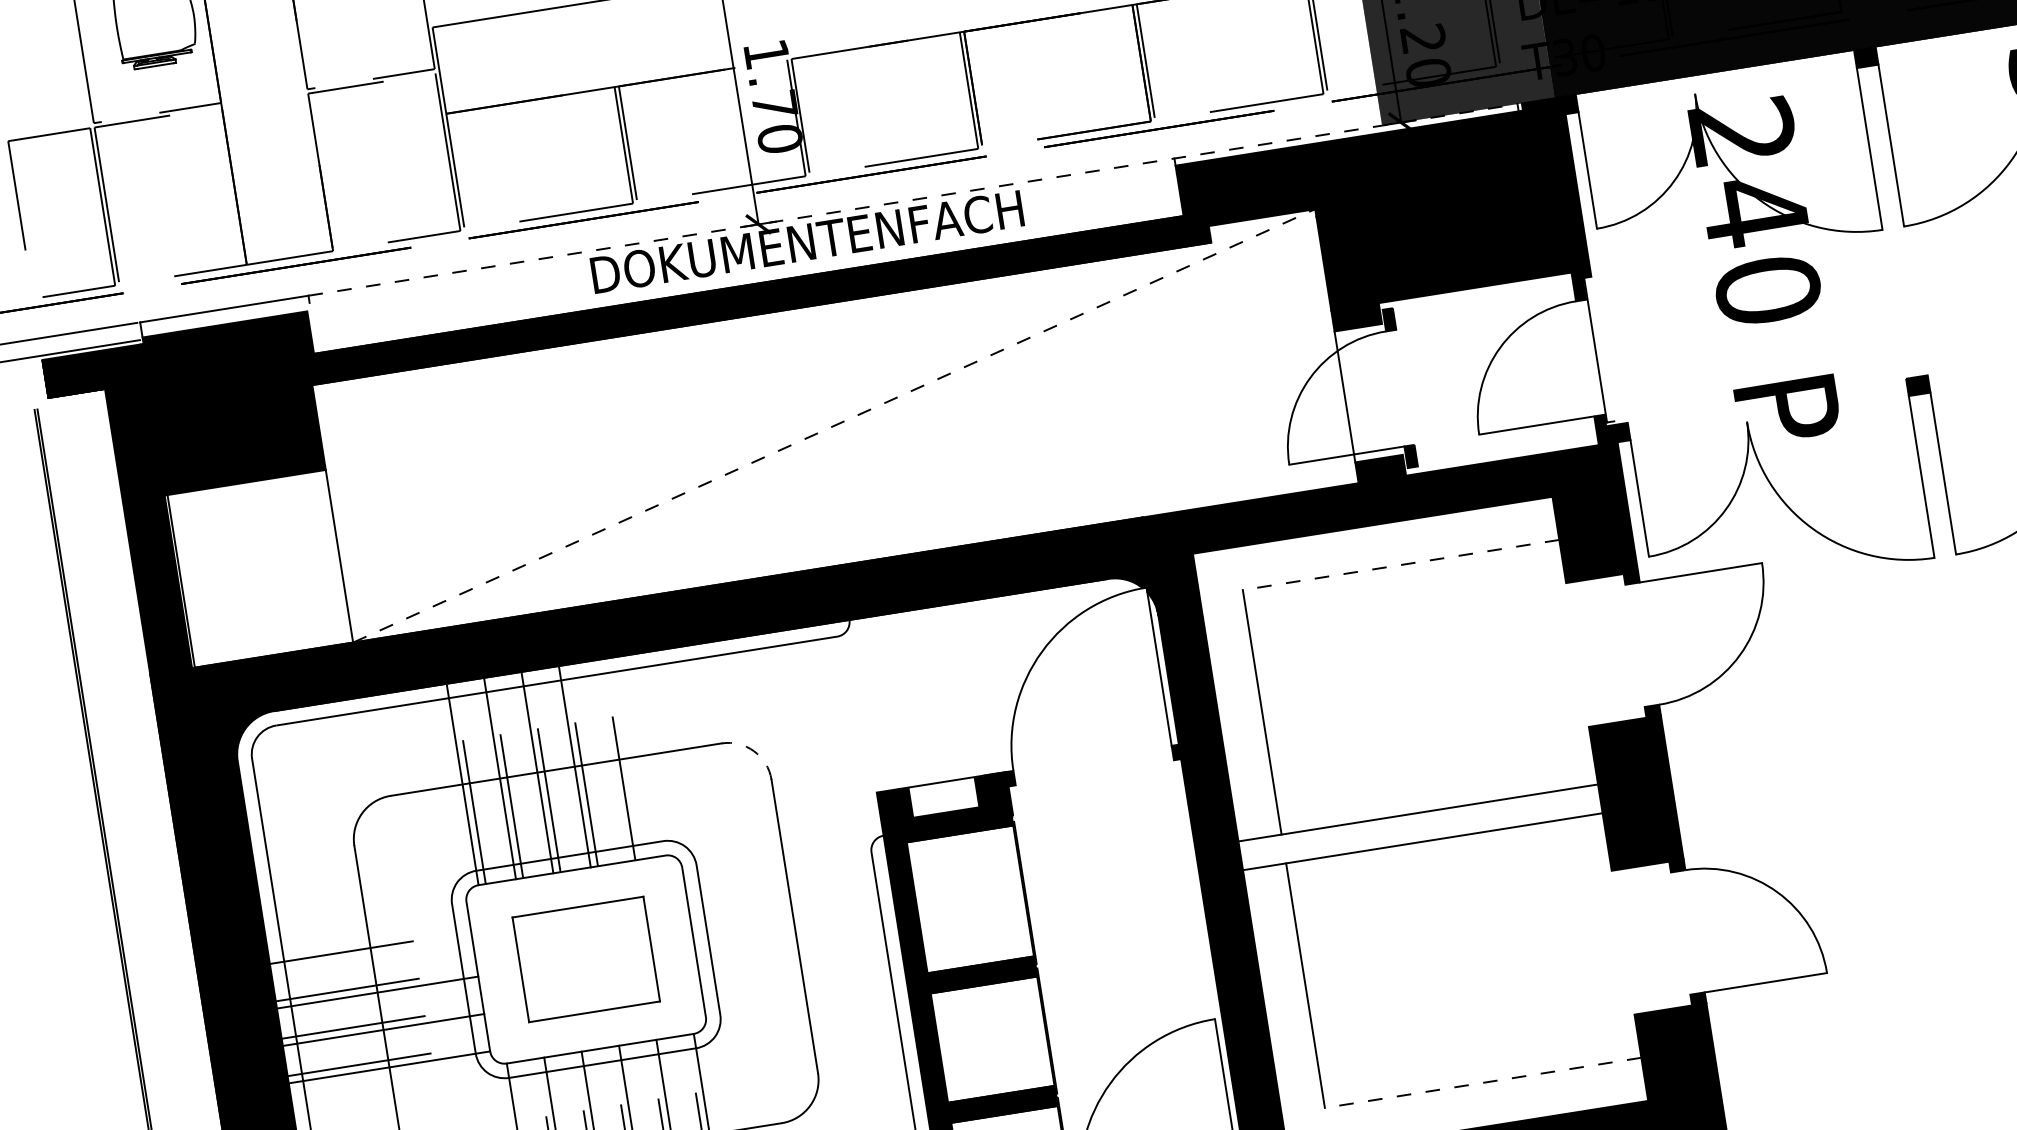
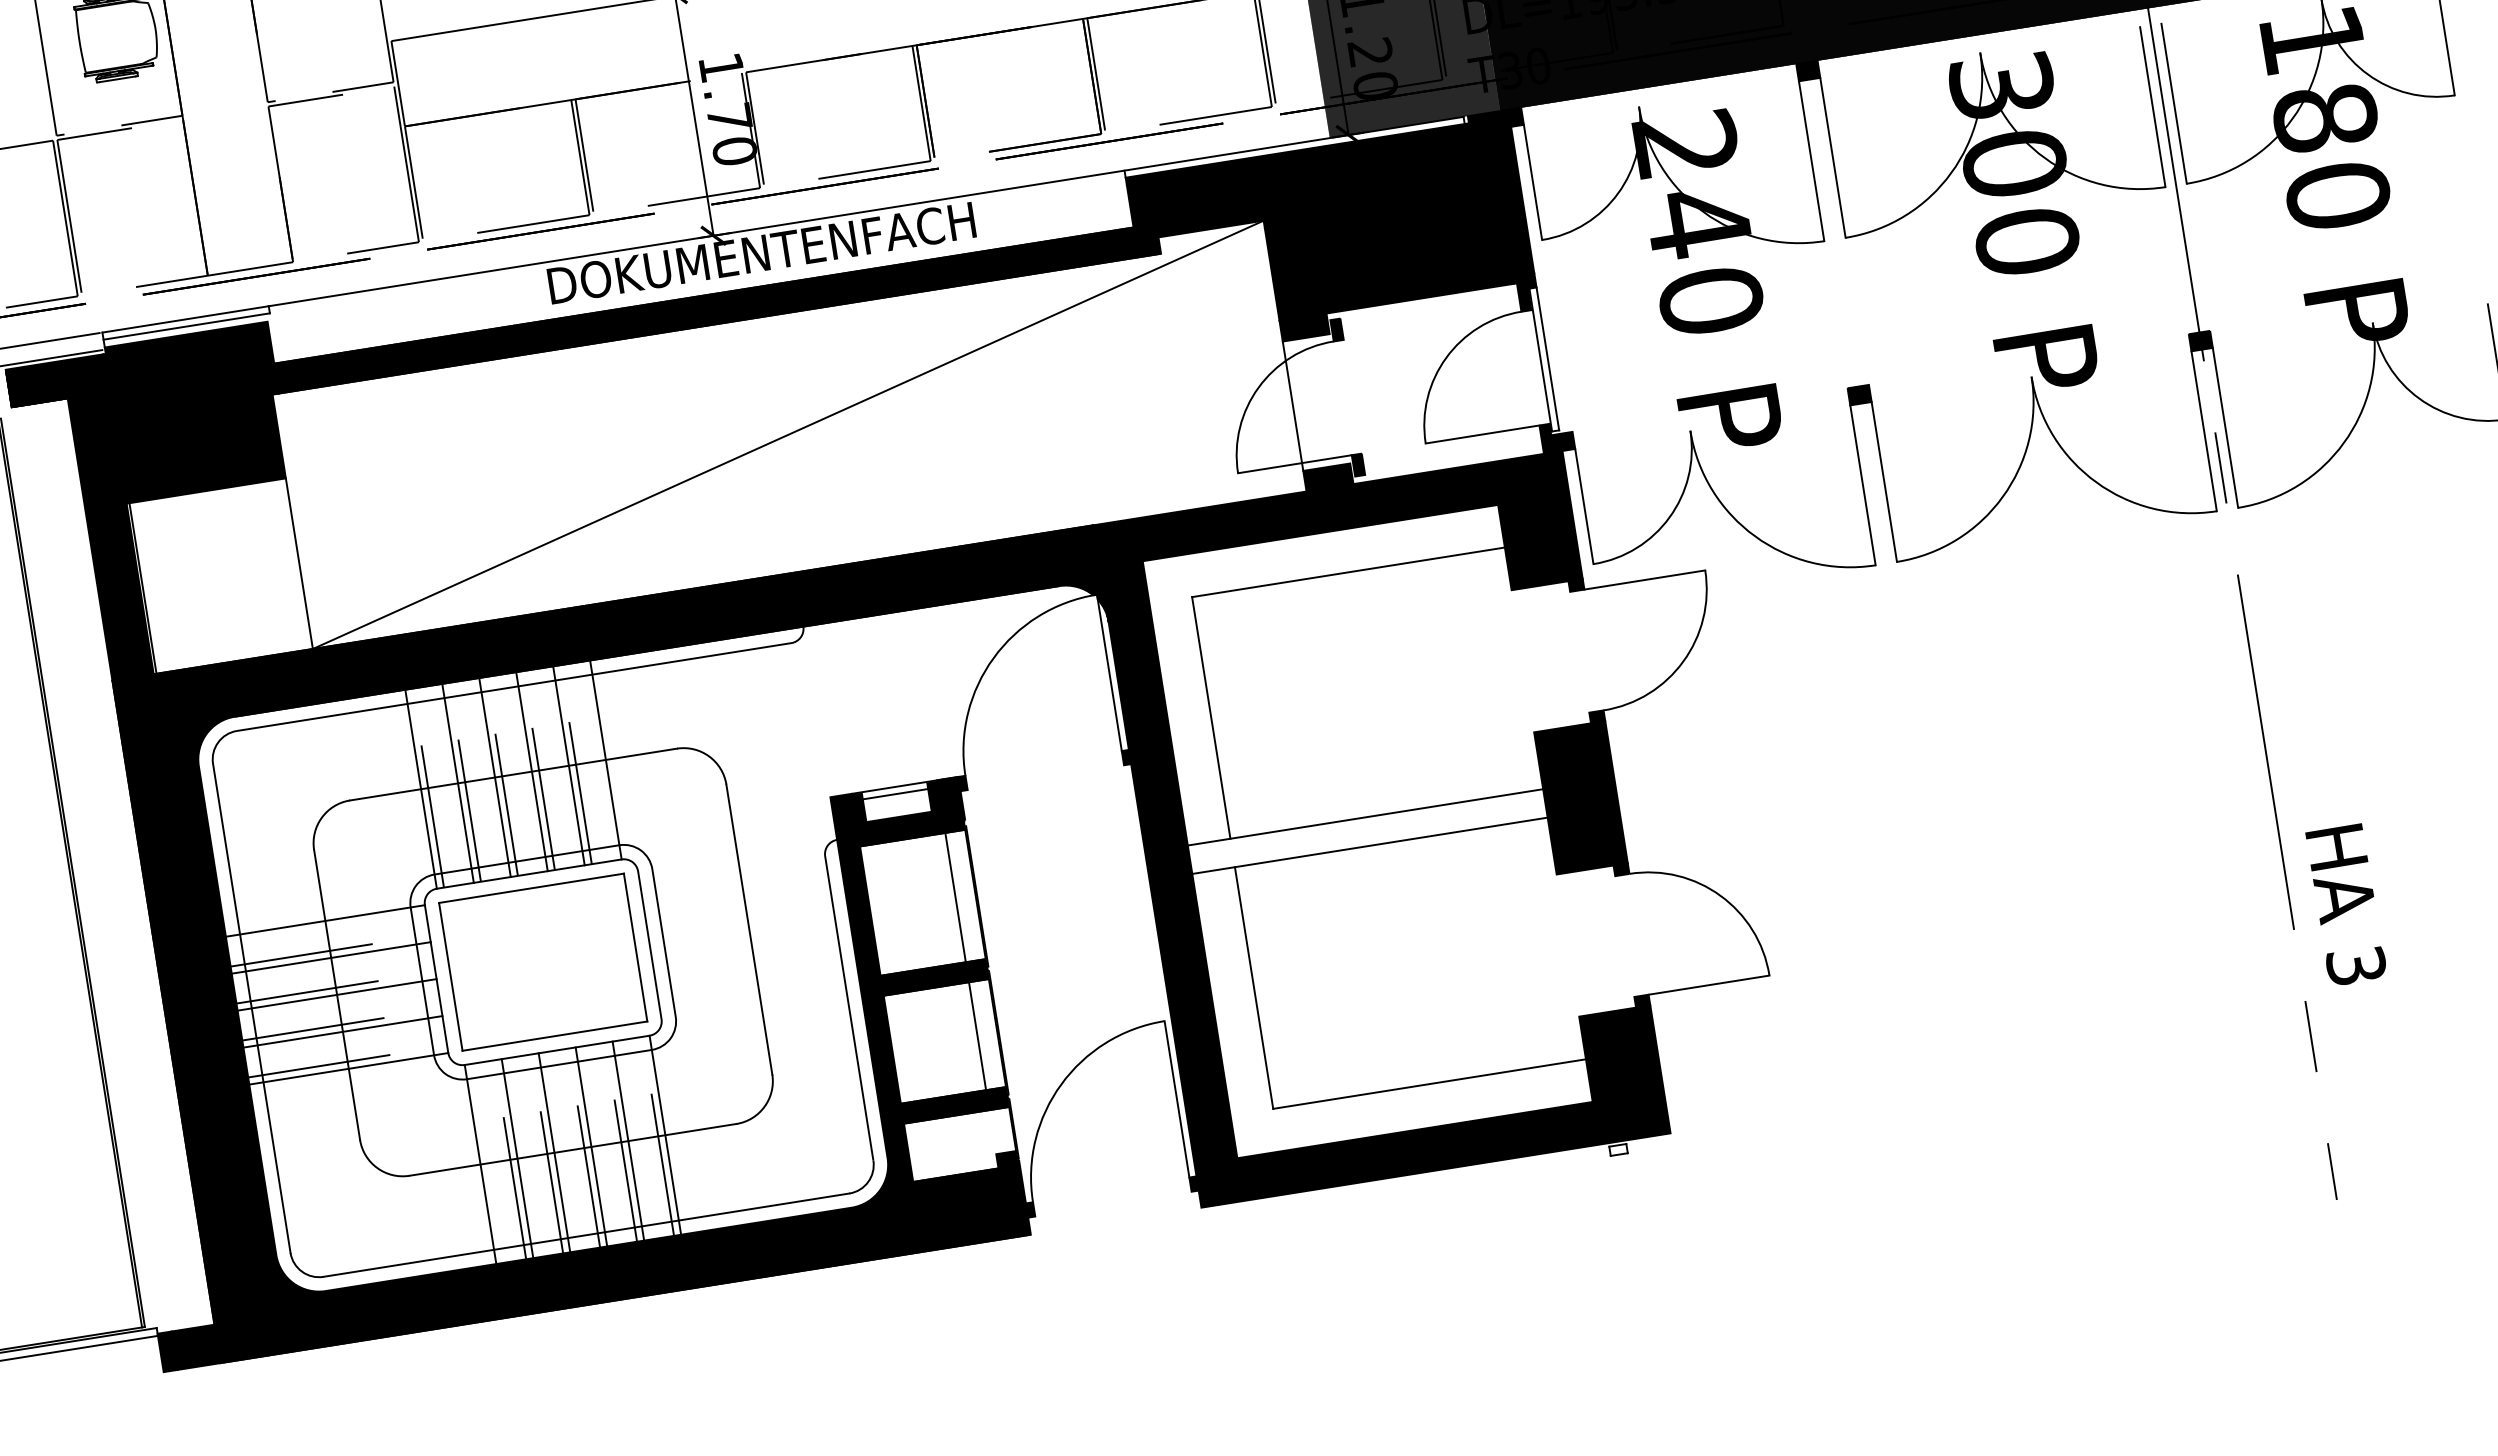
line: (913, 199) -> (866, 211), dashed -> solid
line: (225, 316) -> (186, 326), added
line: (1602, 348) -> (1547, 358), added
line: (834, 425) -> (788, 434), dashed -> solid
line: (1401, 565) -> (1348, 572), dashed -> solid
arc: (754, 751) -> (709, 756), dashed -> solid
line: (649, 754) -> (605, 759), added
line: (611, 760) -> (568, 765), added
line: (942, 789) -> (895, 794), added
line: (1003, 894) -> (955, 897), added
line: (364, 917) -> (324, 920), added
line: (370, 954) -> (330, 957), added
part: (586, 958) -> (543, 961), size x1.43
line: (1025, 1034) -> (977, 1036), added
line: (1483, 1083) -> (1429, 1084), dashed -> solid

